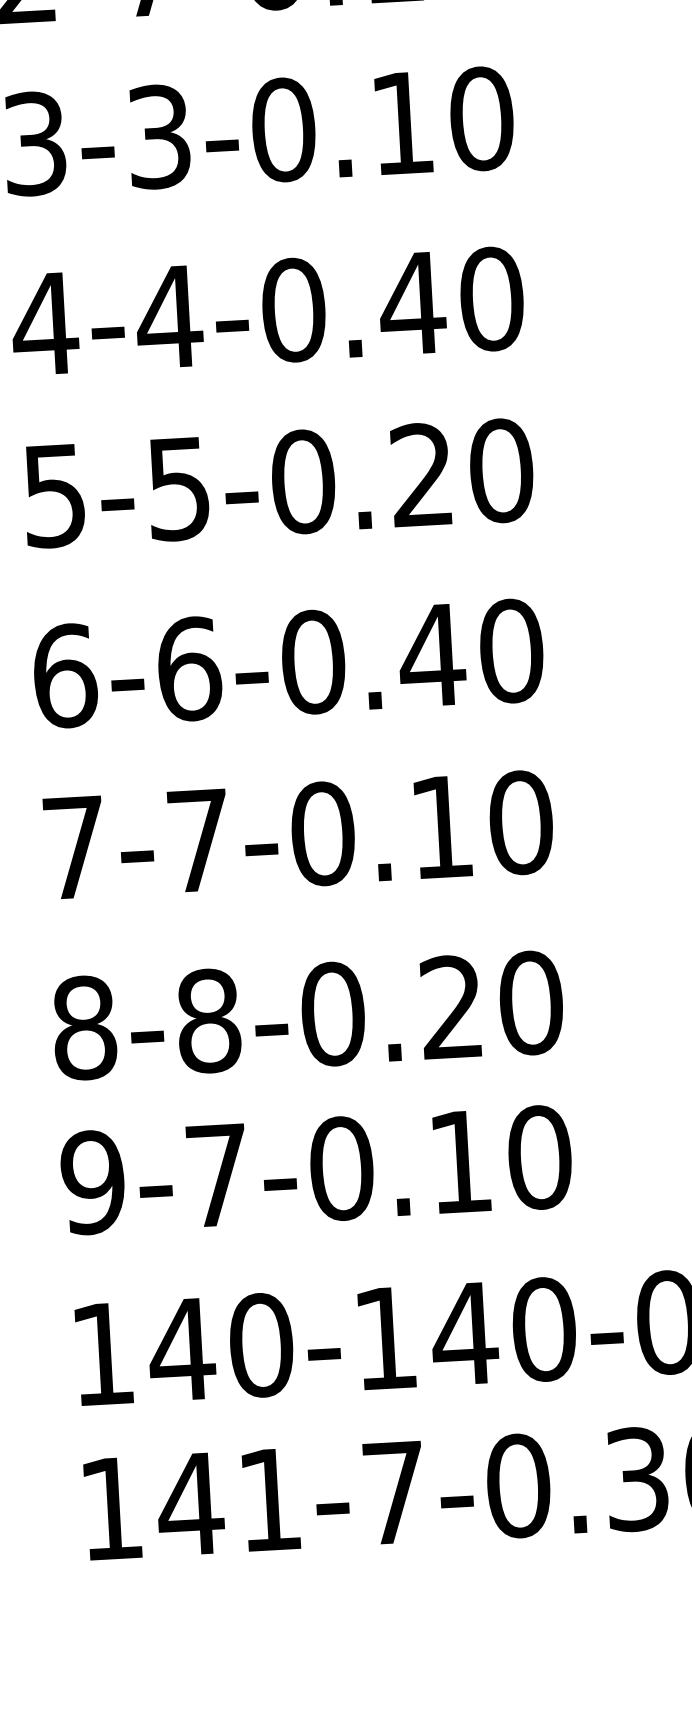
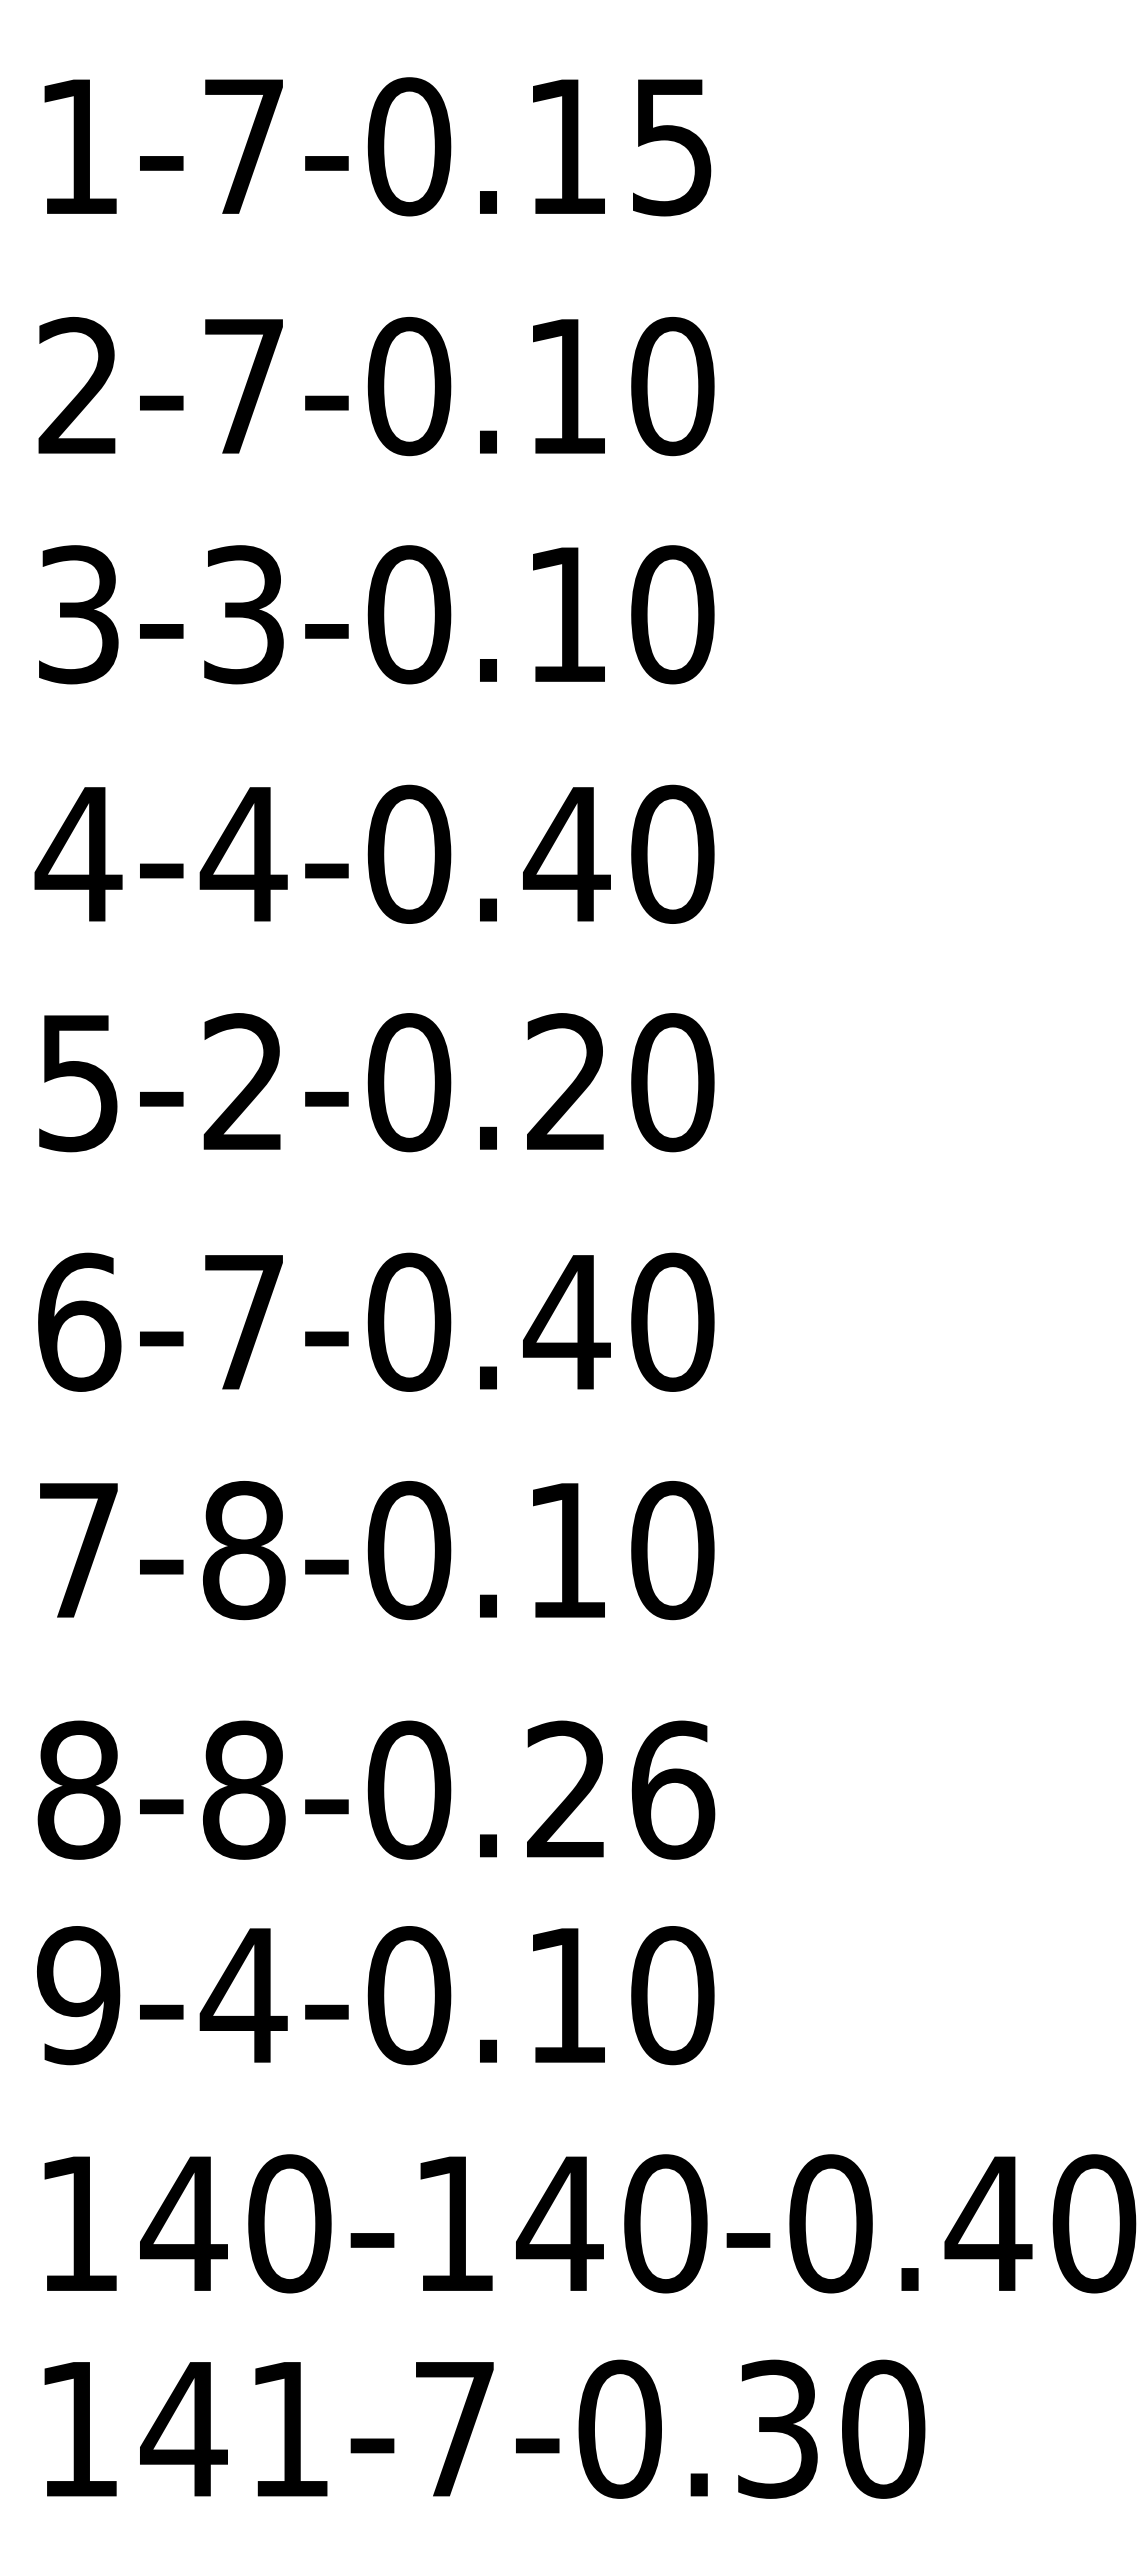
text: (177, 488) -> (242, 1082), 5-5-0.20 -> 5-2-0.20
text: (189, 668) -> (244, 1321), 6-6-0.40 -> 6-7-0.40
text: (199, 840) -> (244, 1550), 7-7-0.10 -> 7-8-0.10
text: (531, 1002) -> (673, 1789), 8-8-0.20 -> 8-8-0.26
text: (217, 1175) -> (243, 1995), 9-7-0.10 -> 9-4-0.10

